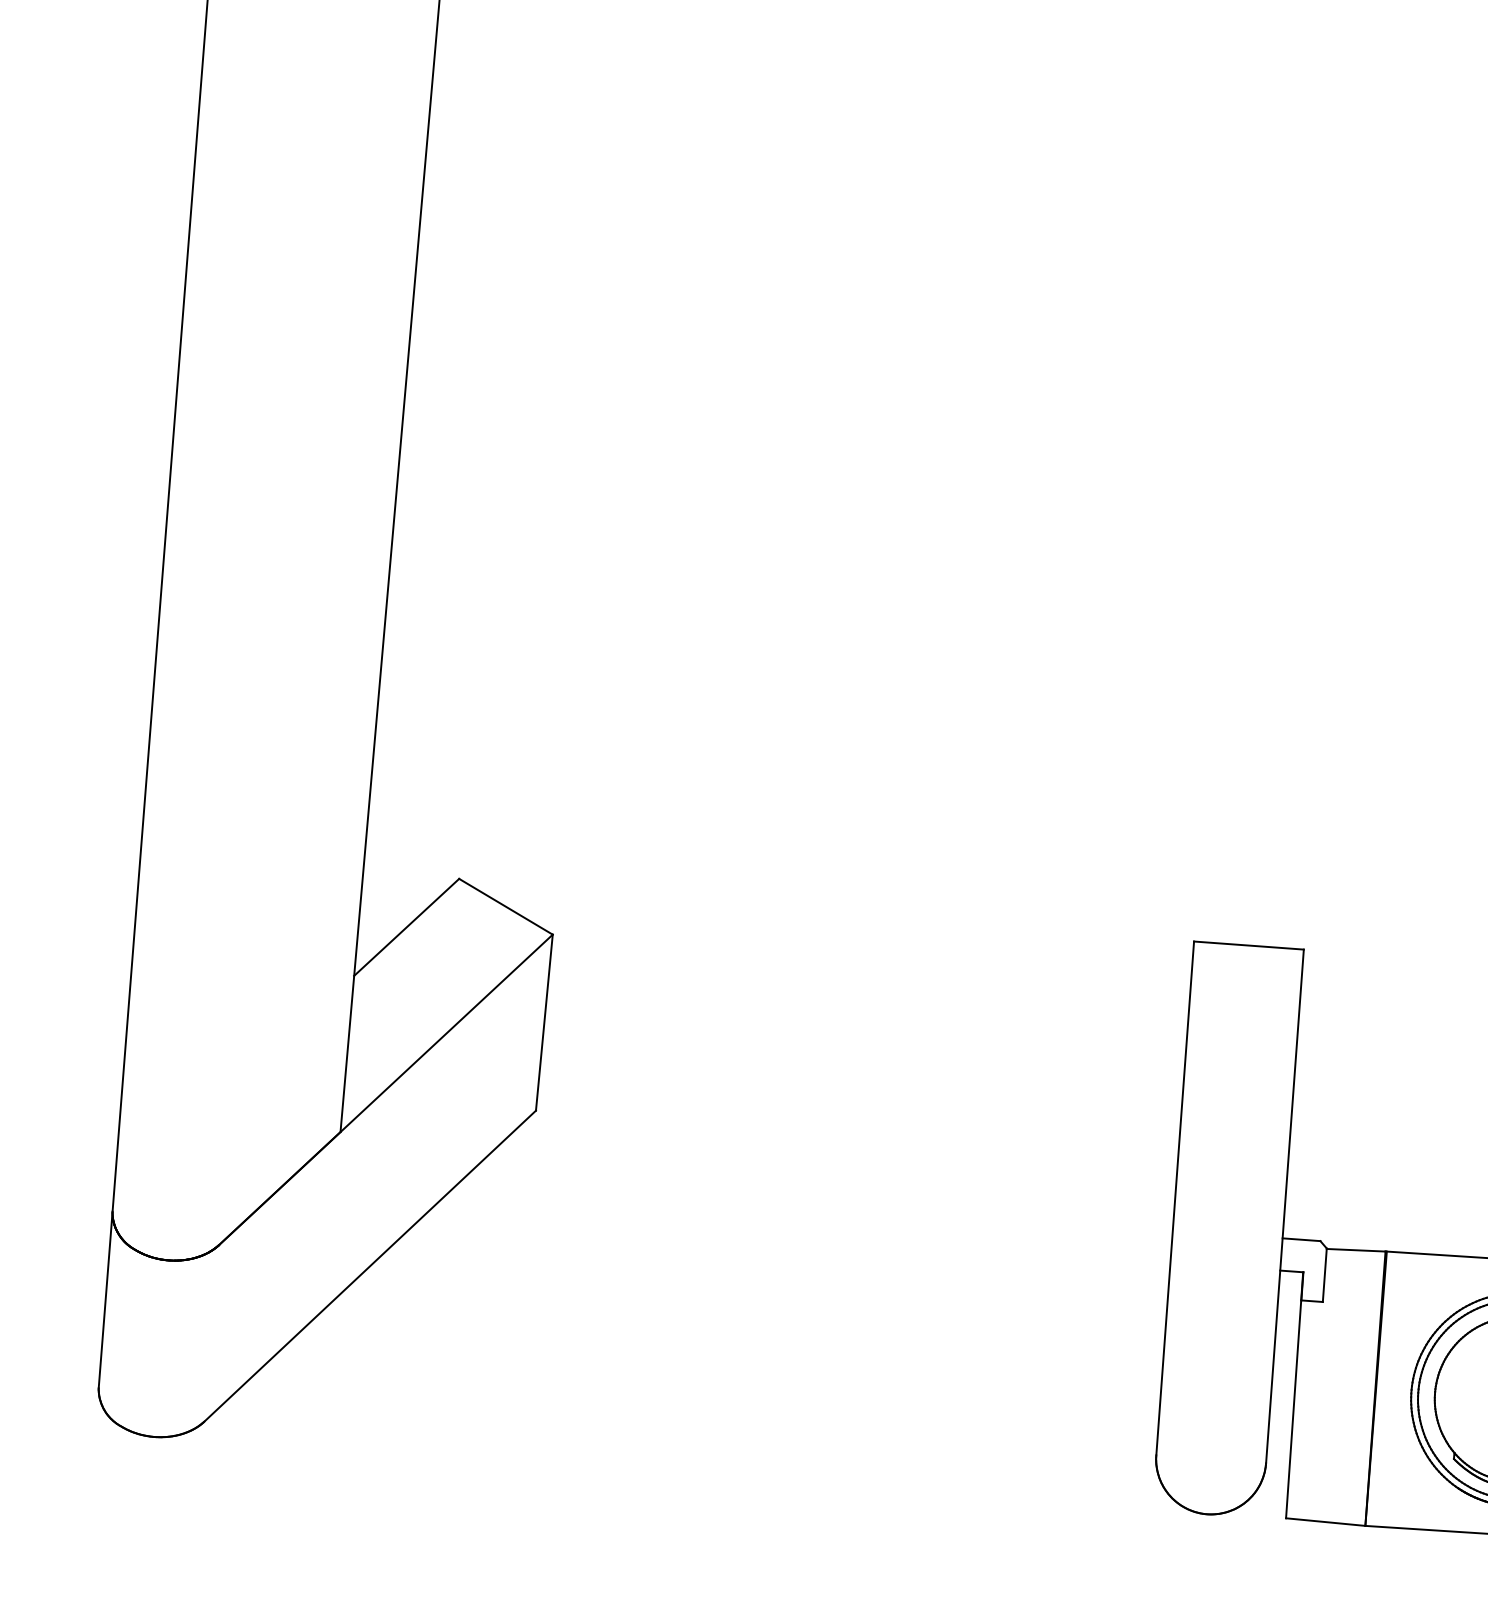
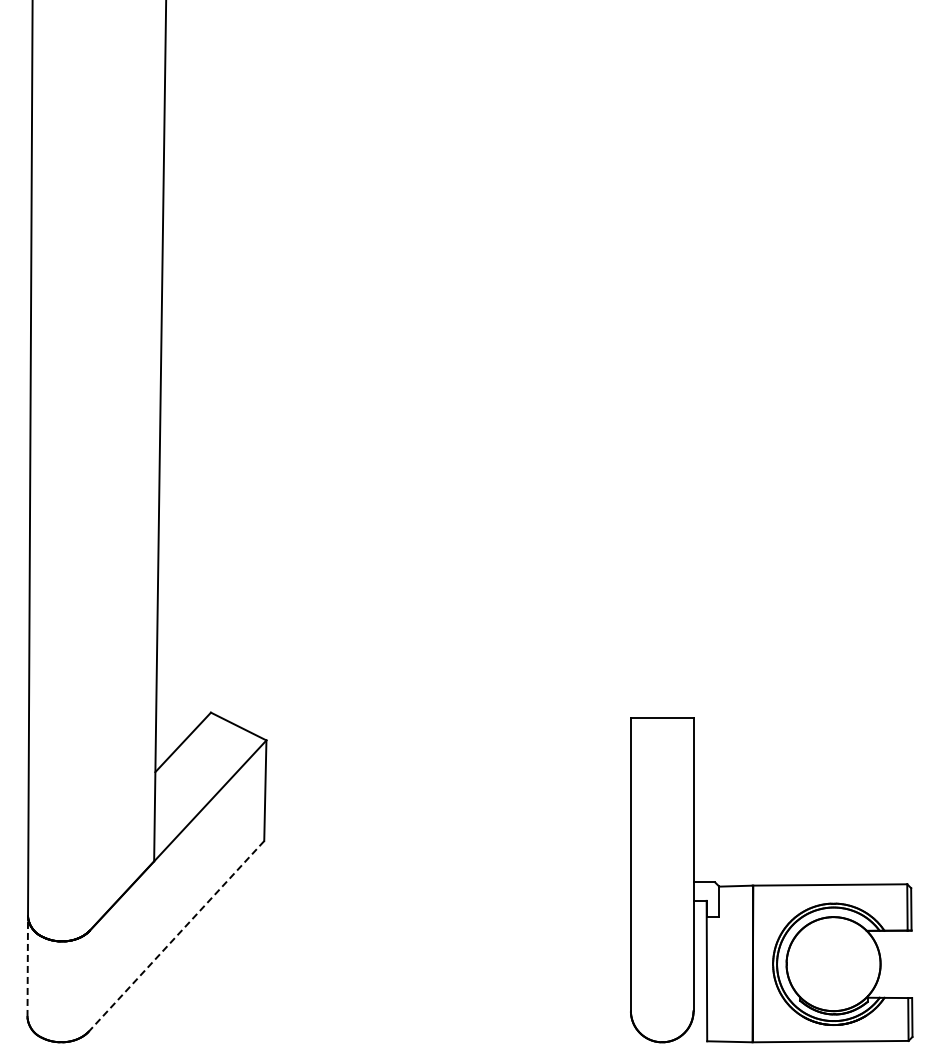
line: (370, 1266) -> (176, 936), solid -> dashed
line: (105, 1299) -> (27, 966), solid -> dashed

